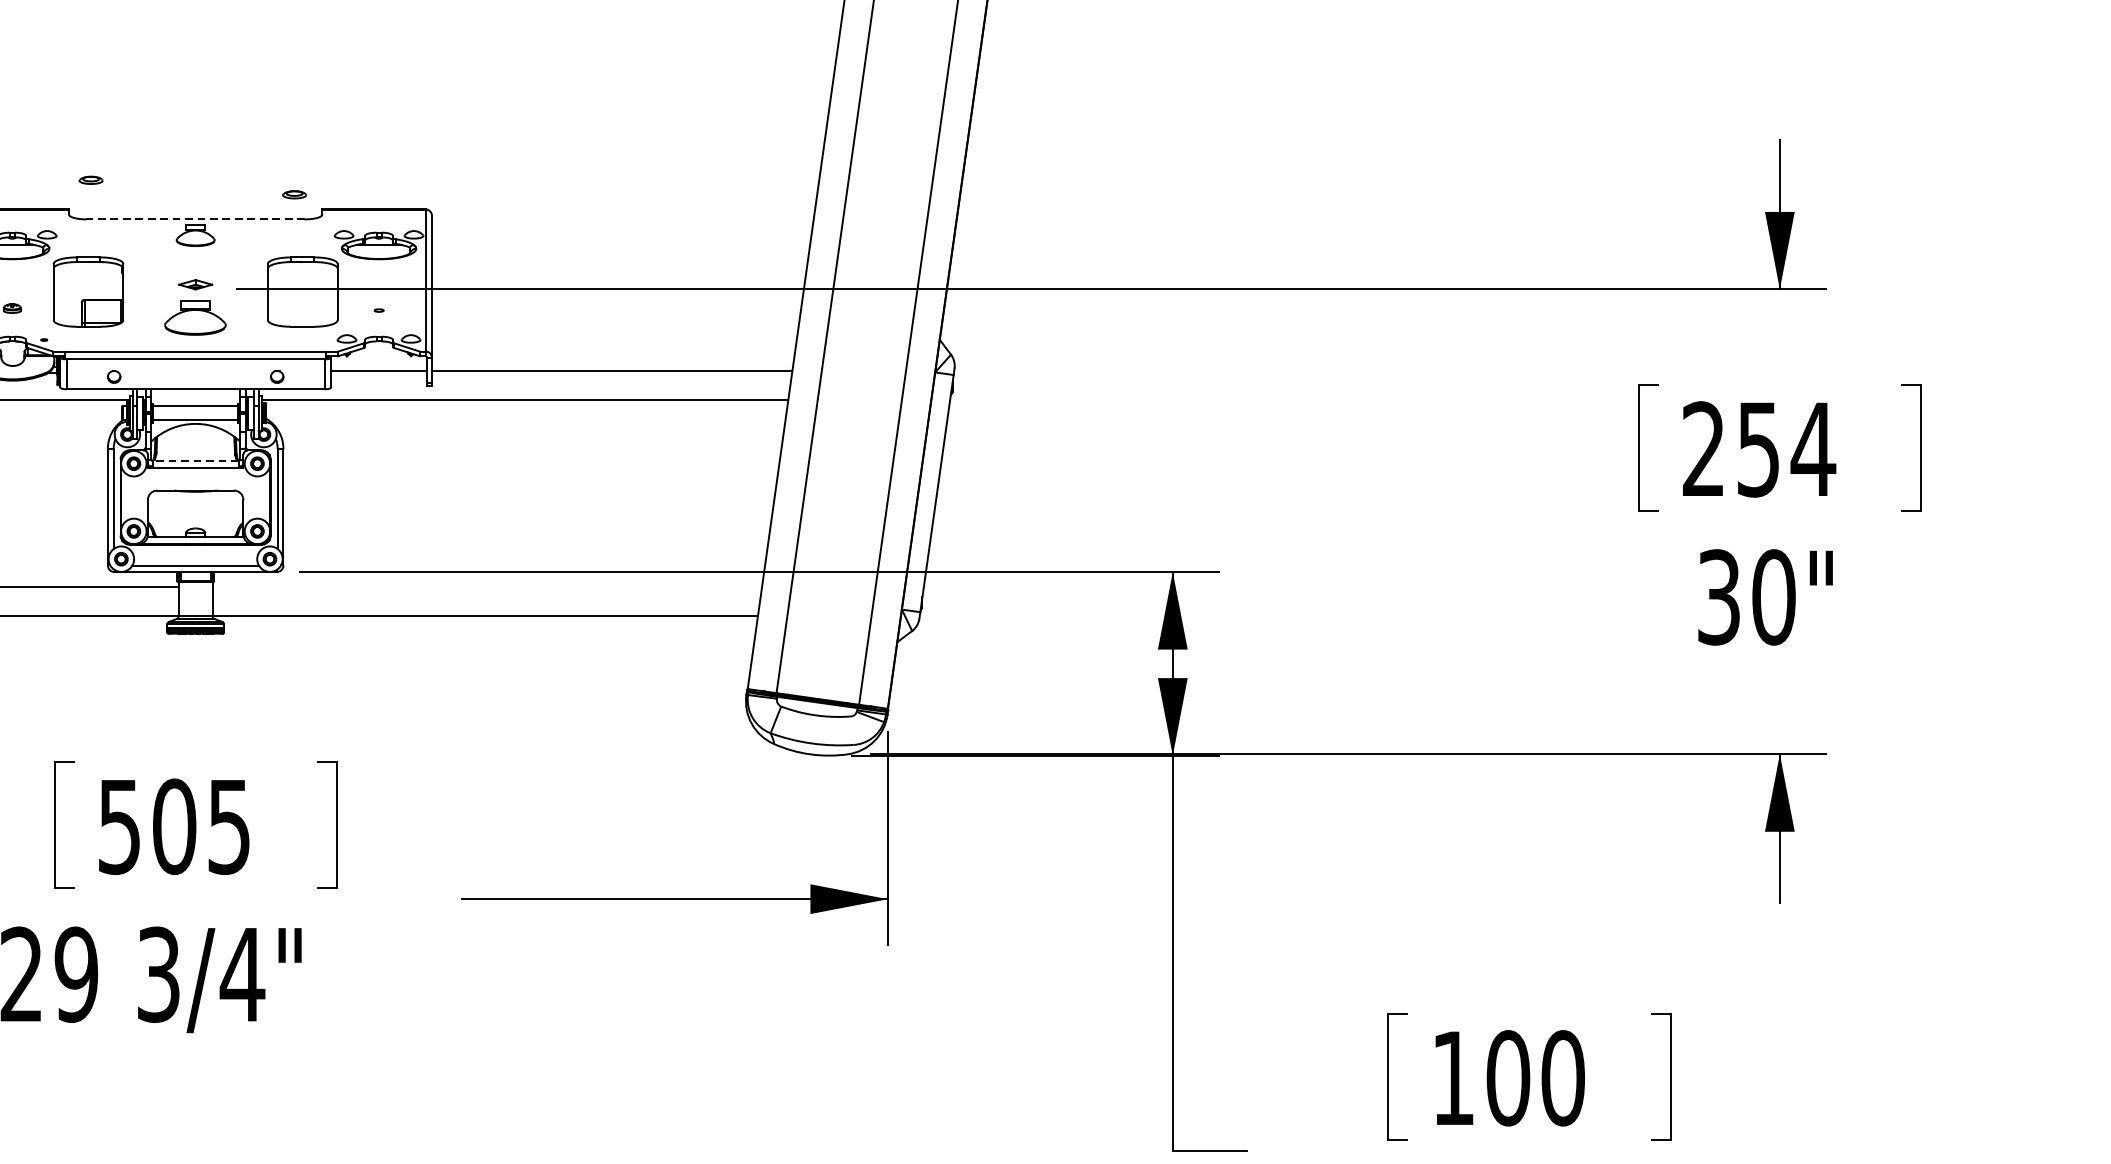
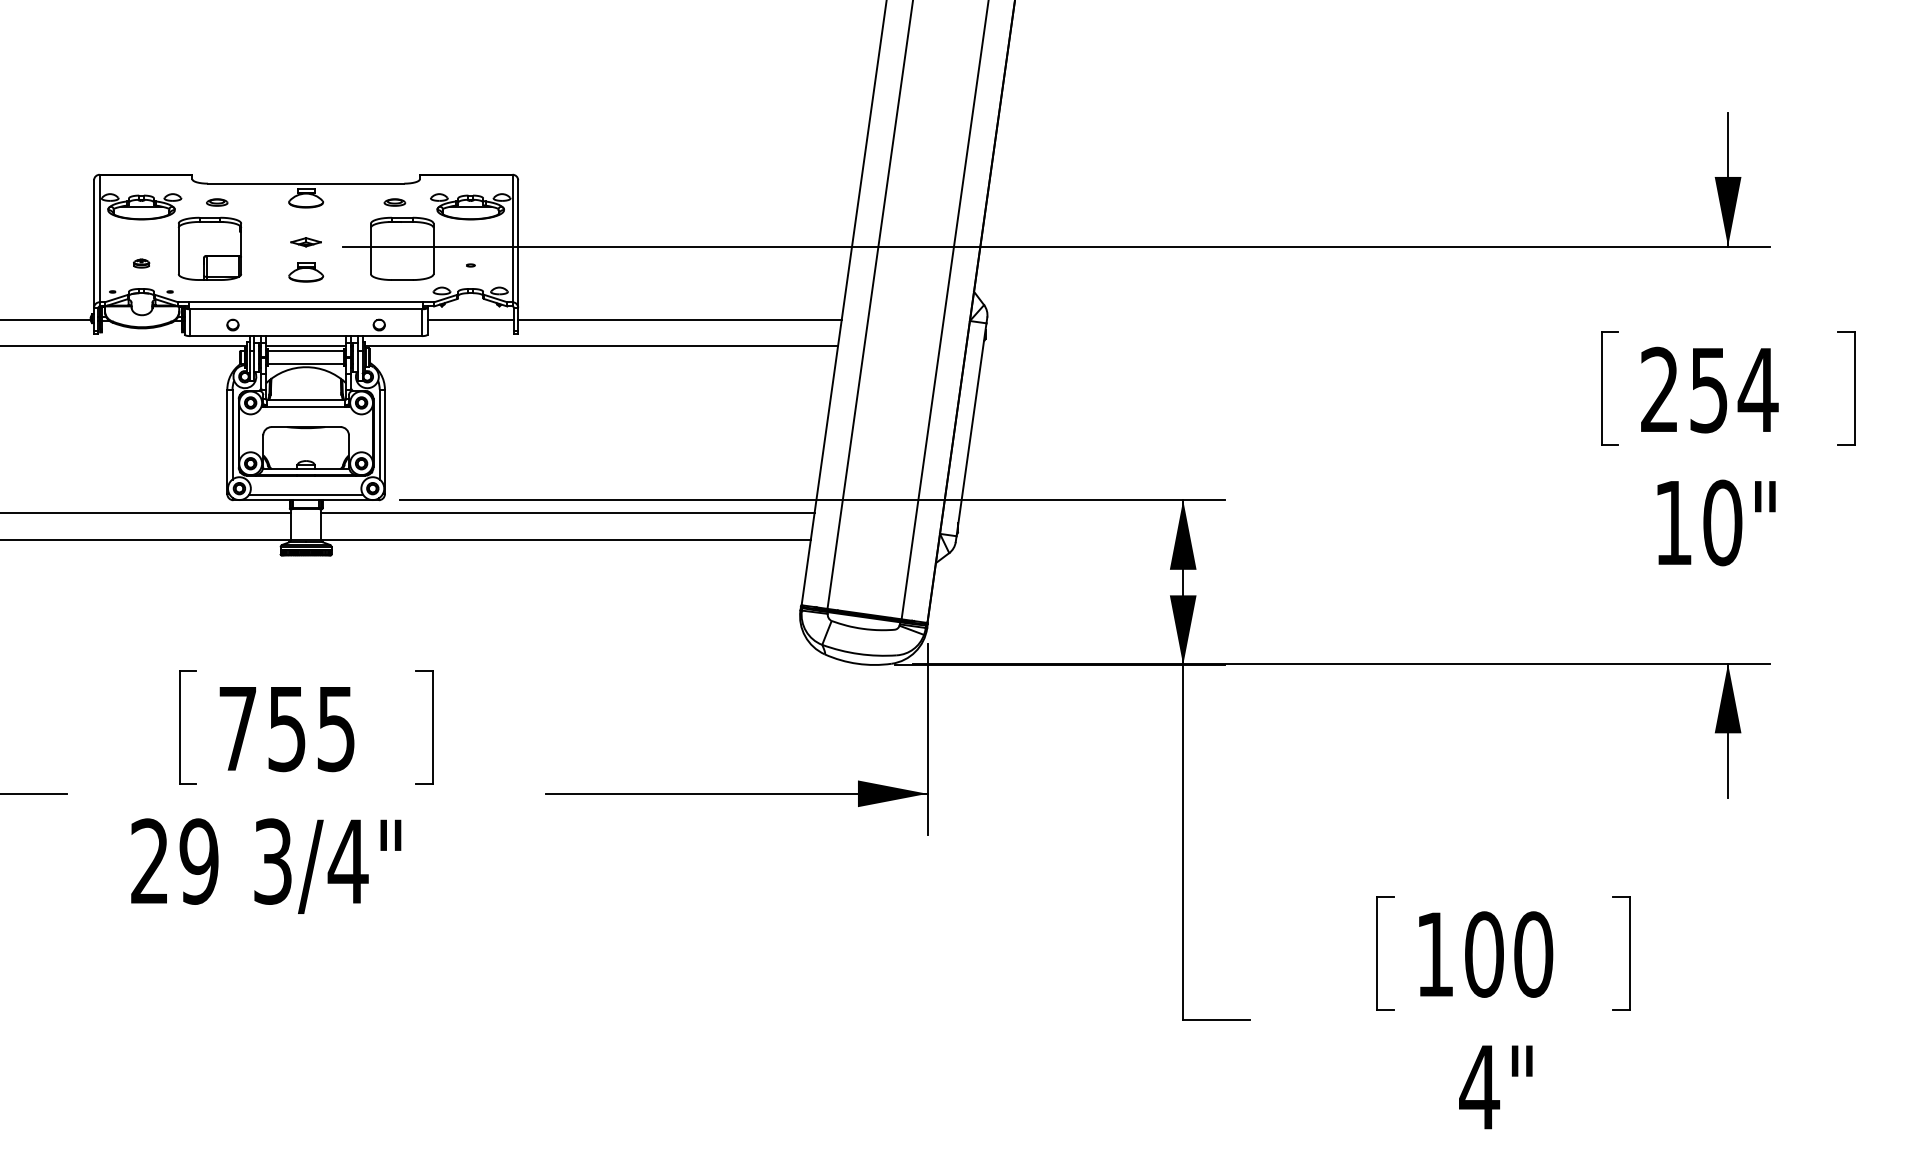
part: (91, 180) -> (217, 202), moved
part: (294, 194) -> (394, 202), moved
line: (194, 219) -> (305, 183), dashed -> solid
part: (196, 318) -> (306, 272), size x0.62
line: (196, 400) -> (306, 346), added
line: (196, 460) -> (306, 400), dashed -> solid
line: (486, 586) -> (567, 513), added
text: (1719, 596) -> (1673, 522), 30" -> 10"
text: (147, 826) -> (262, 728), 505 -> 755

